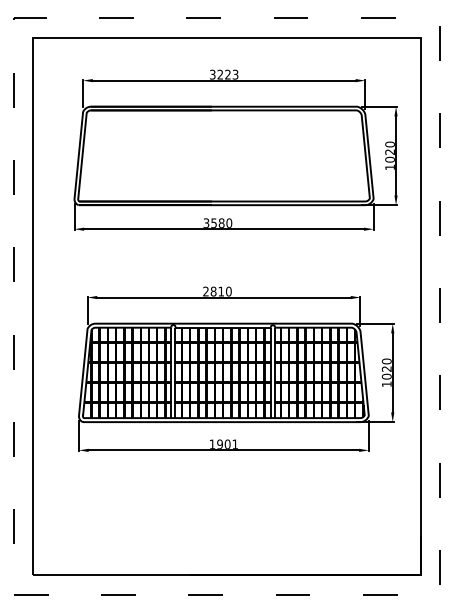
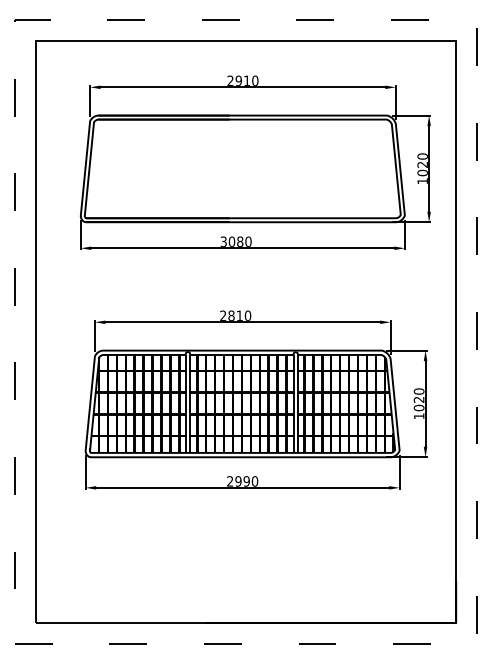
text: (224, 74) -> (243, 80), 3223 -> 2910
text: (214, 222) -> (232, 241), 3580 -> 3080
text: (223, 443) -> (242, 480), 1901 -> 2990

